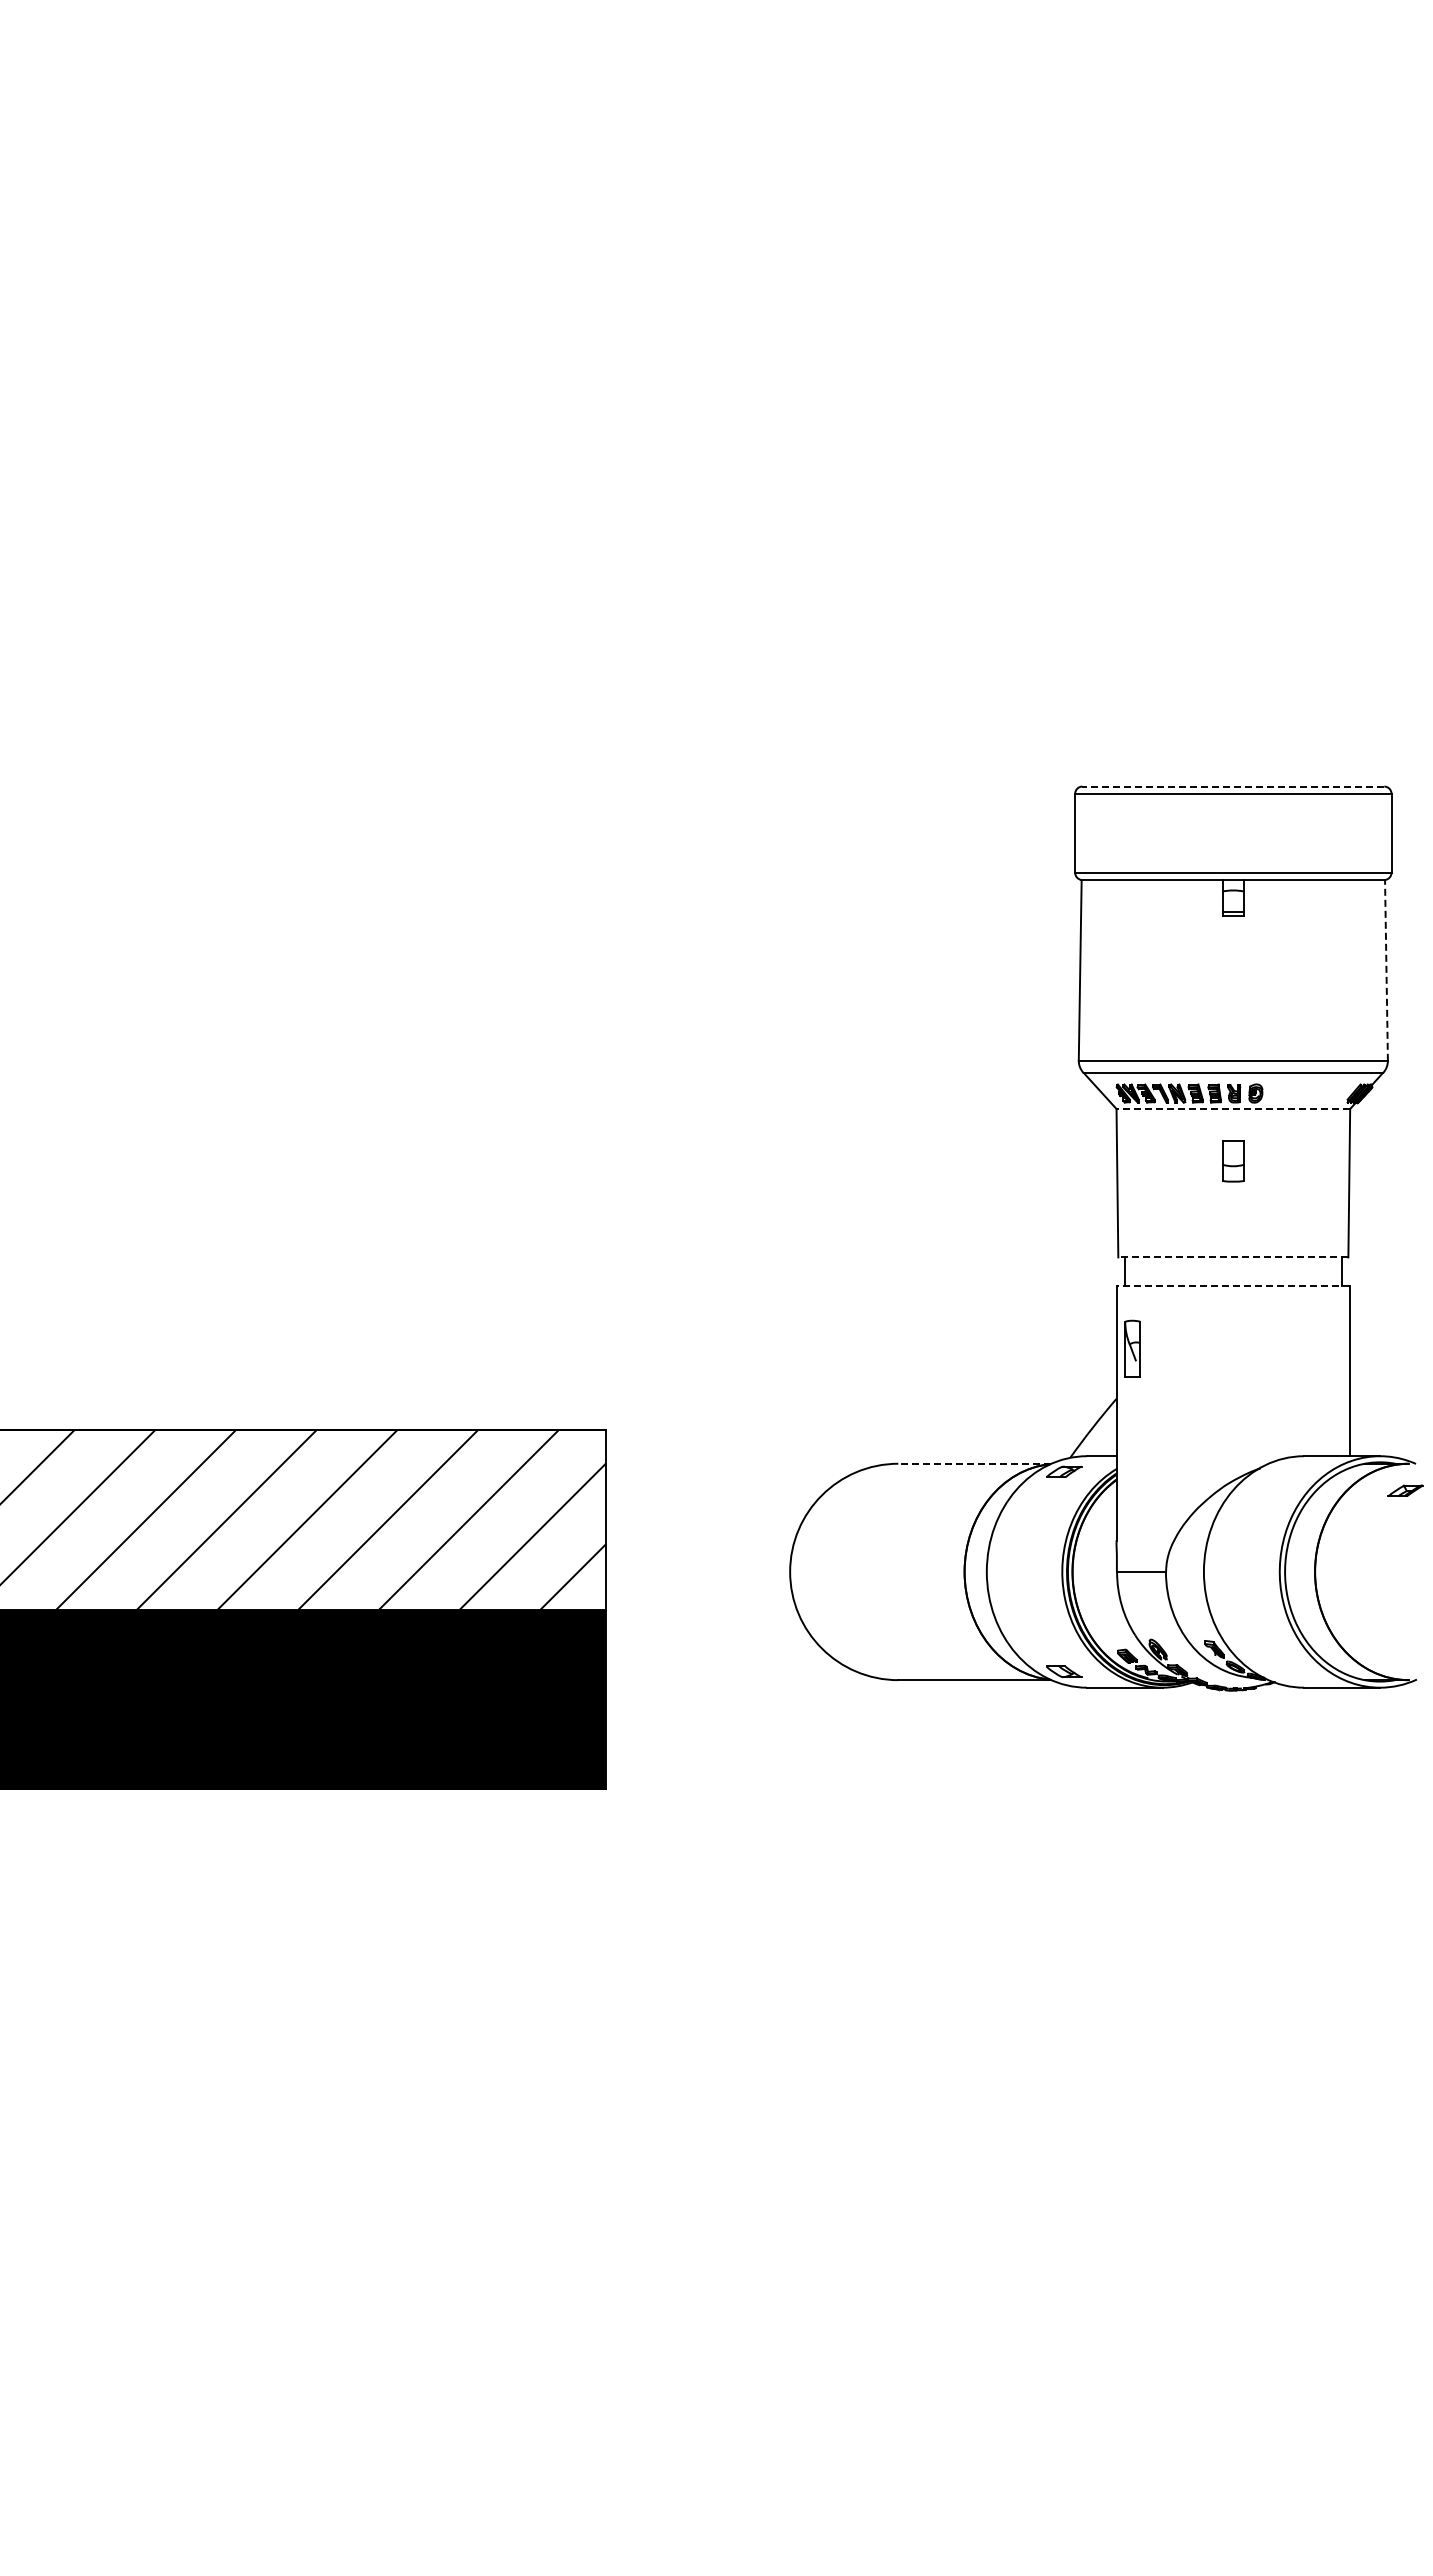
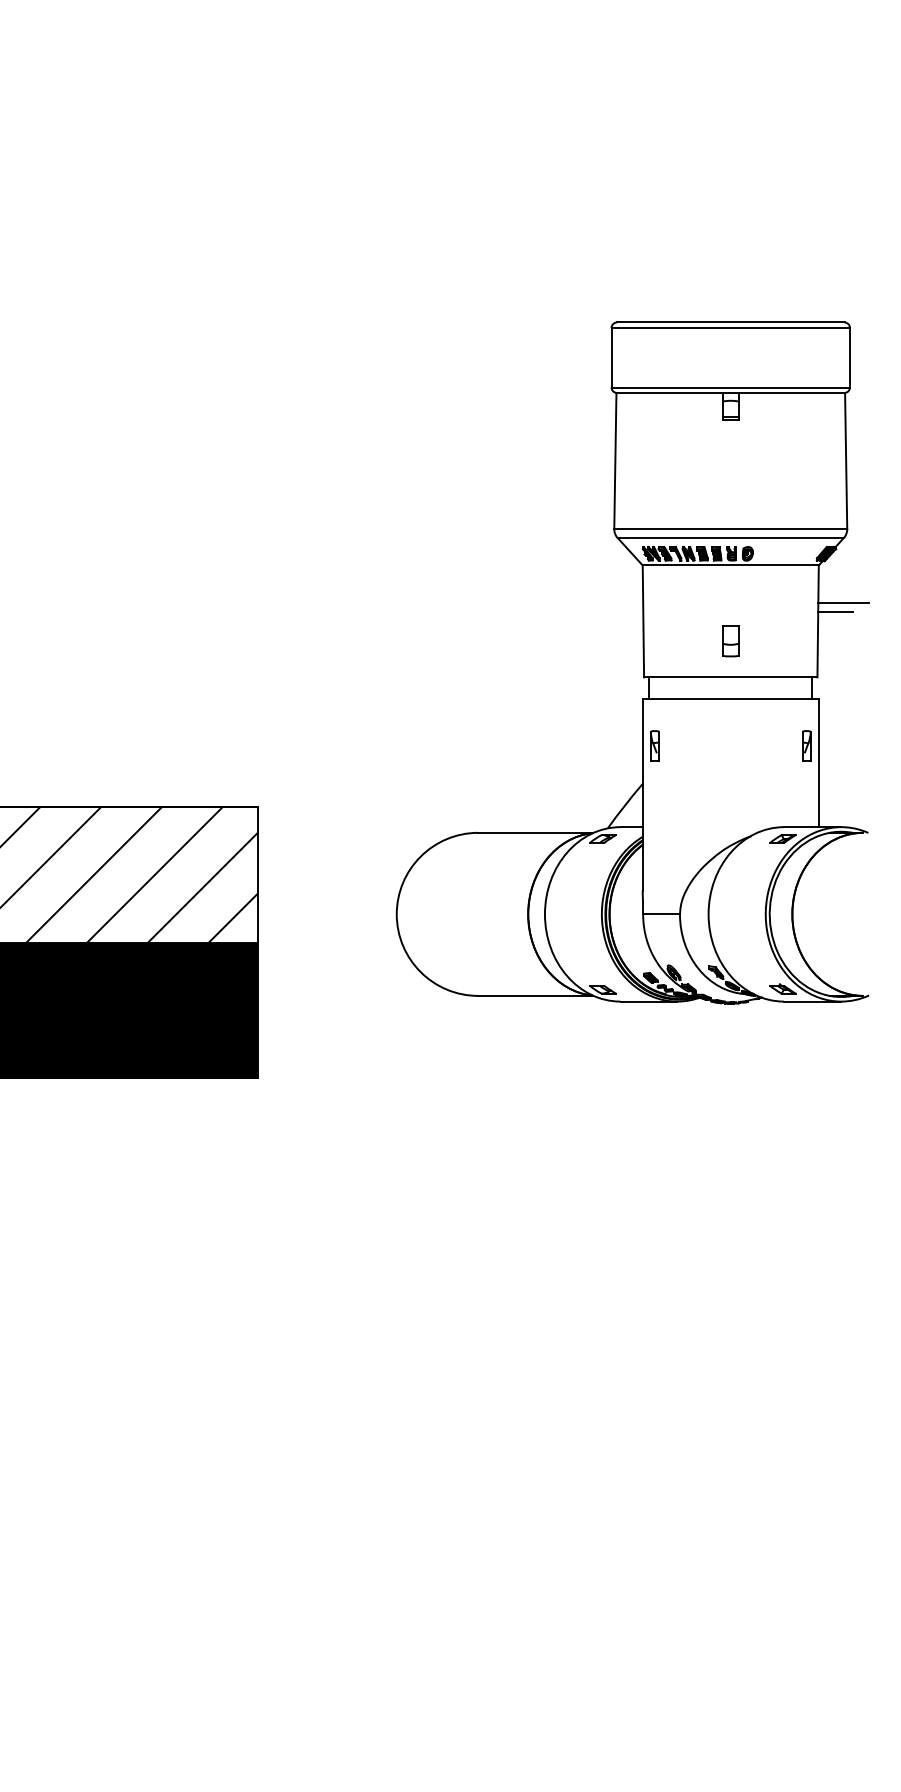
line: (1233, 786) -> (730, 322), dashed -> solid
line: (1386, 969) -> (846, 460), dashed -> solid
line: (1233, 1108) -> (730, 565), dashed -> solid
line: (1382, 1158) -> (843, 602), added
part: (1233, 1161) -> (730, 641), moved
line: (1372, 1170) -> (835, 611), added
line: (1232, 1257) -> (730, 677), dashed -> solid
line: (1233, 1286) -> (730, 699), dashed -> solid
part: (1132, 1348) -> (654, 745), size x0.71
part: (1334, 1348) -> (806, 745), added
line: (974, 1463) -> (535, 832), dashed -> solid
part: (1405, 1490) -> (782, 838), moved
part: (1302, 1670) -> (782, 988), added

